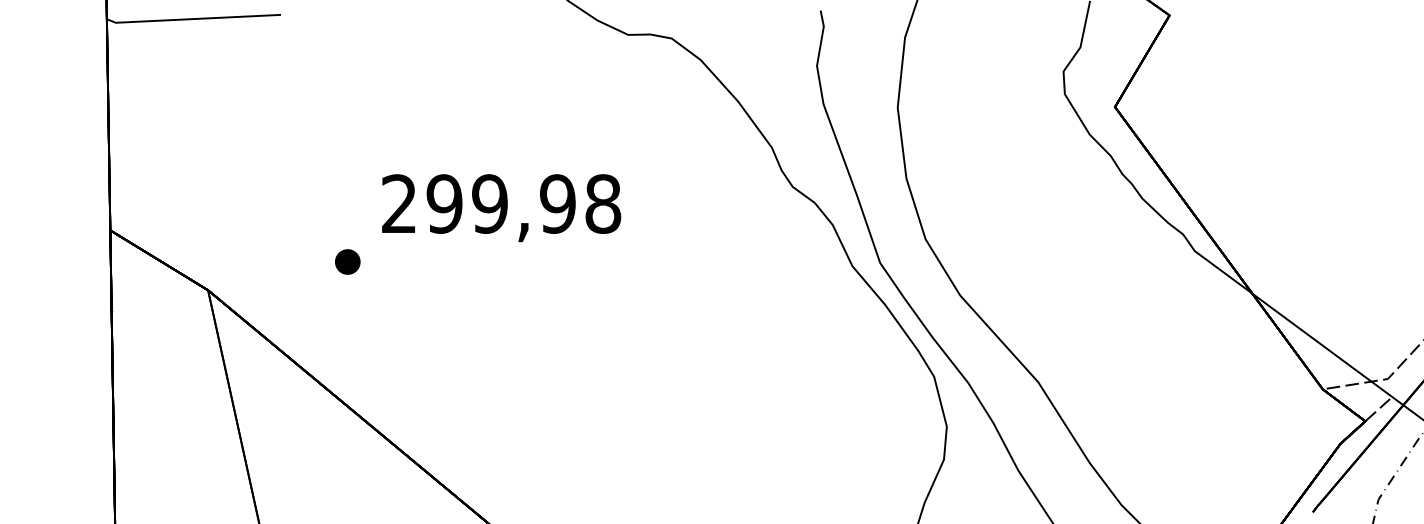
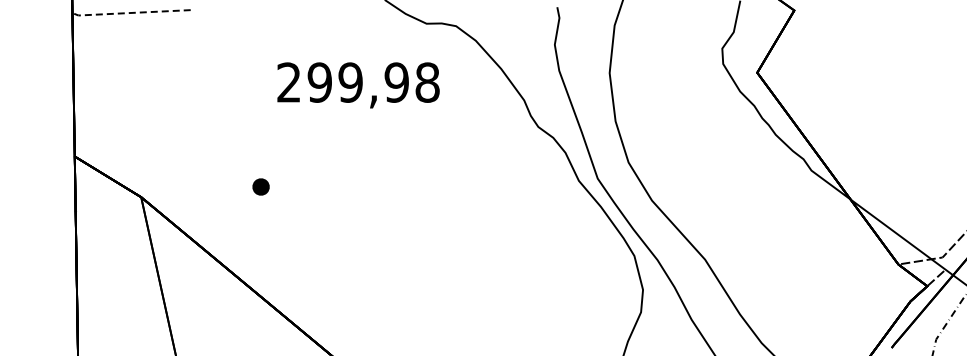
line: (192, 19) -> (130, 13), solid -> dashed
text: (501, 208) -> (358, 85), moved
part: (346, 261) -> (260, 186), moved

